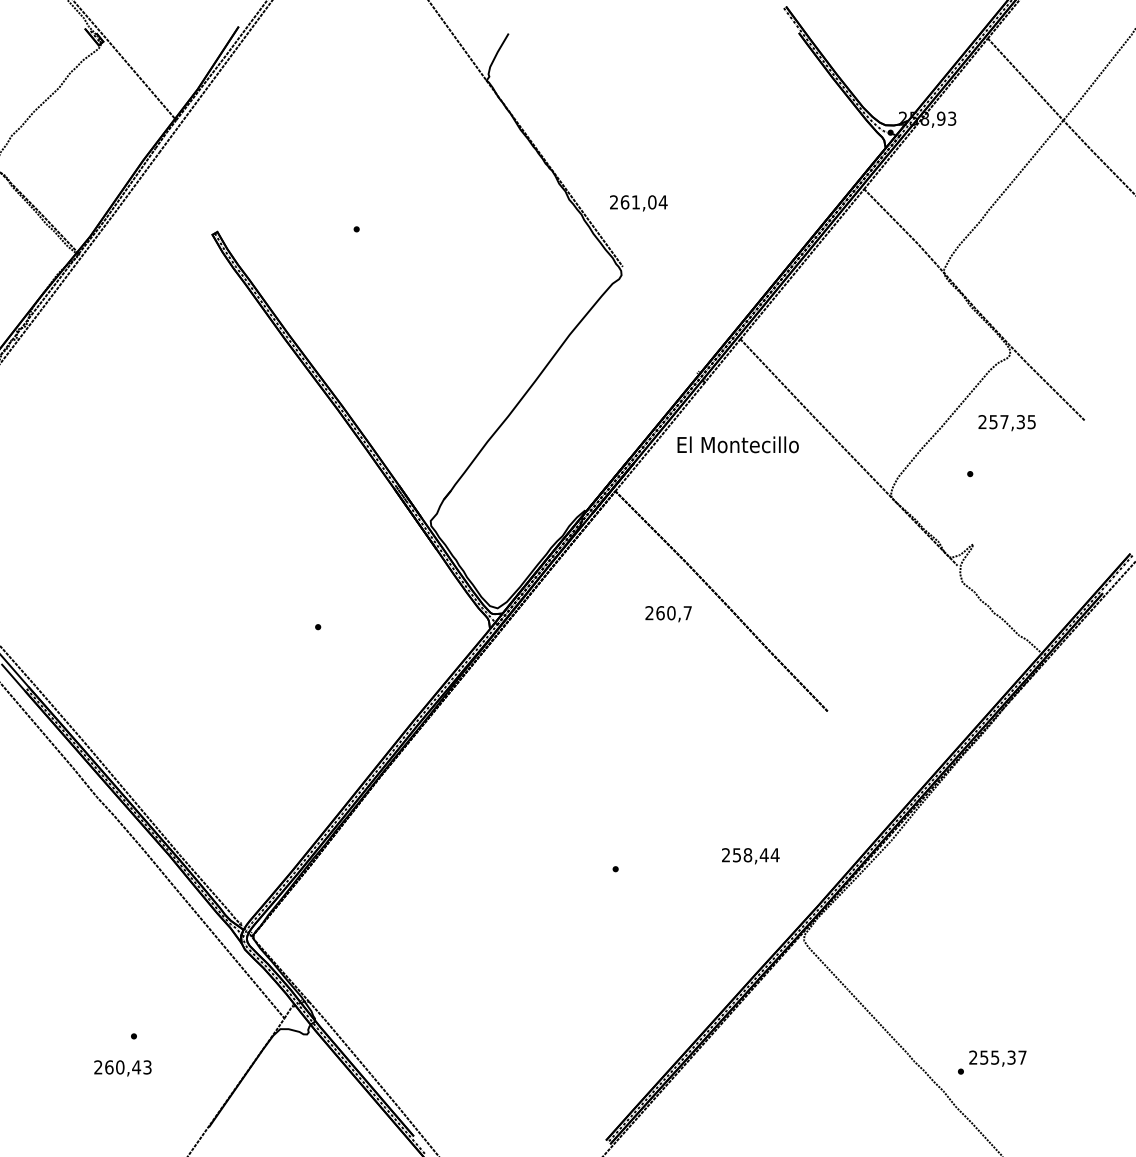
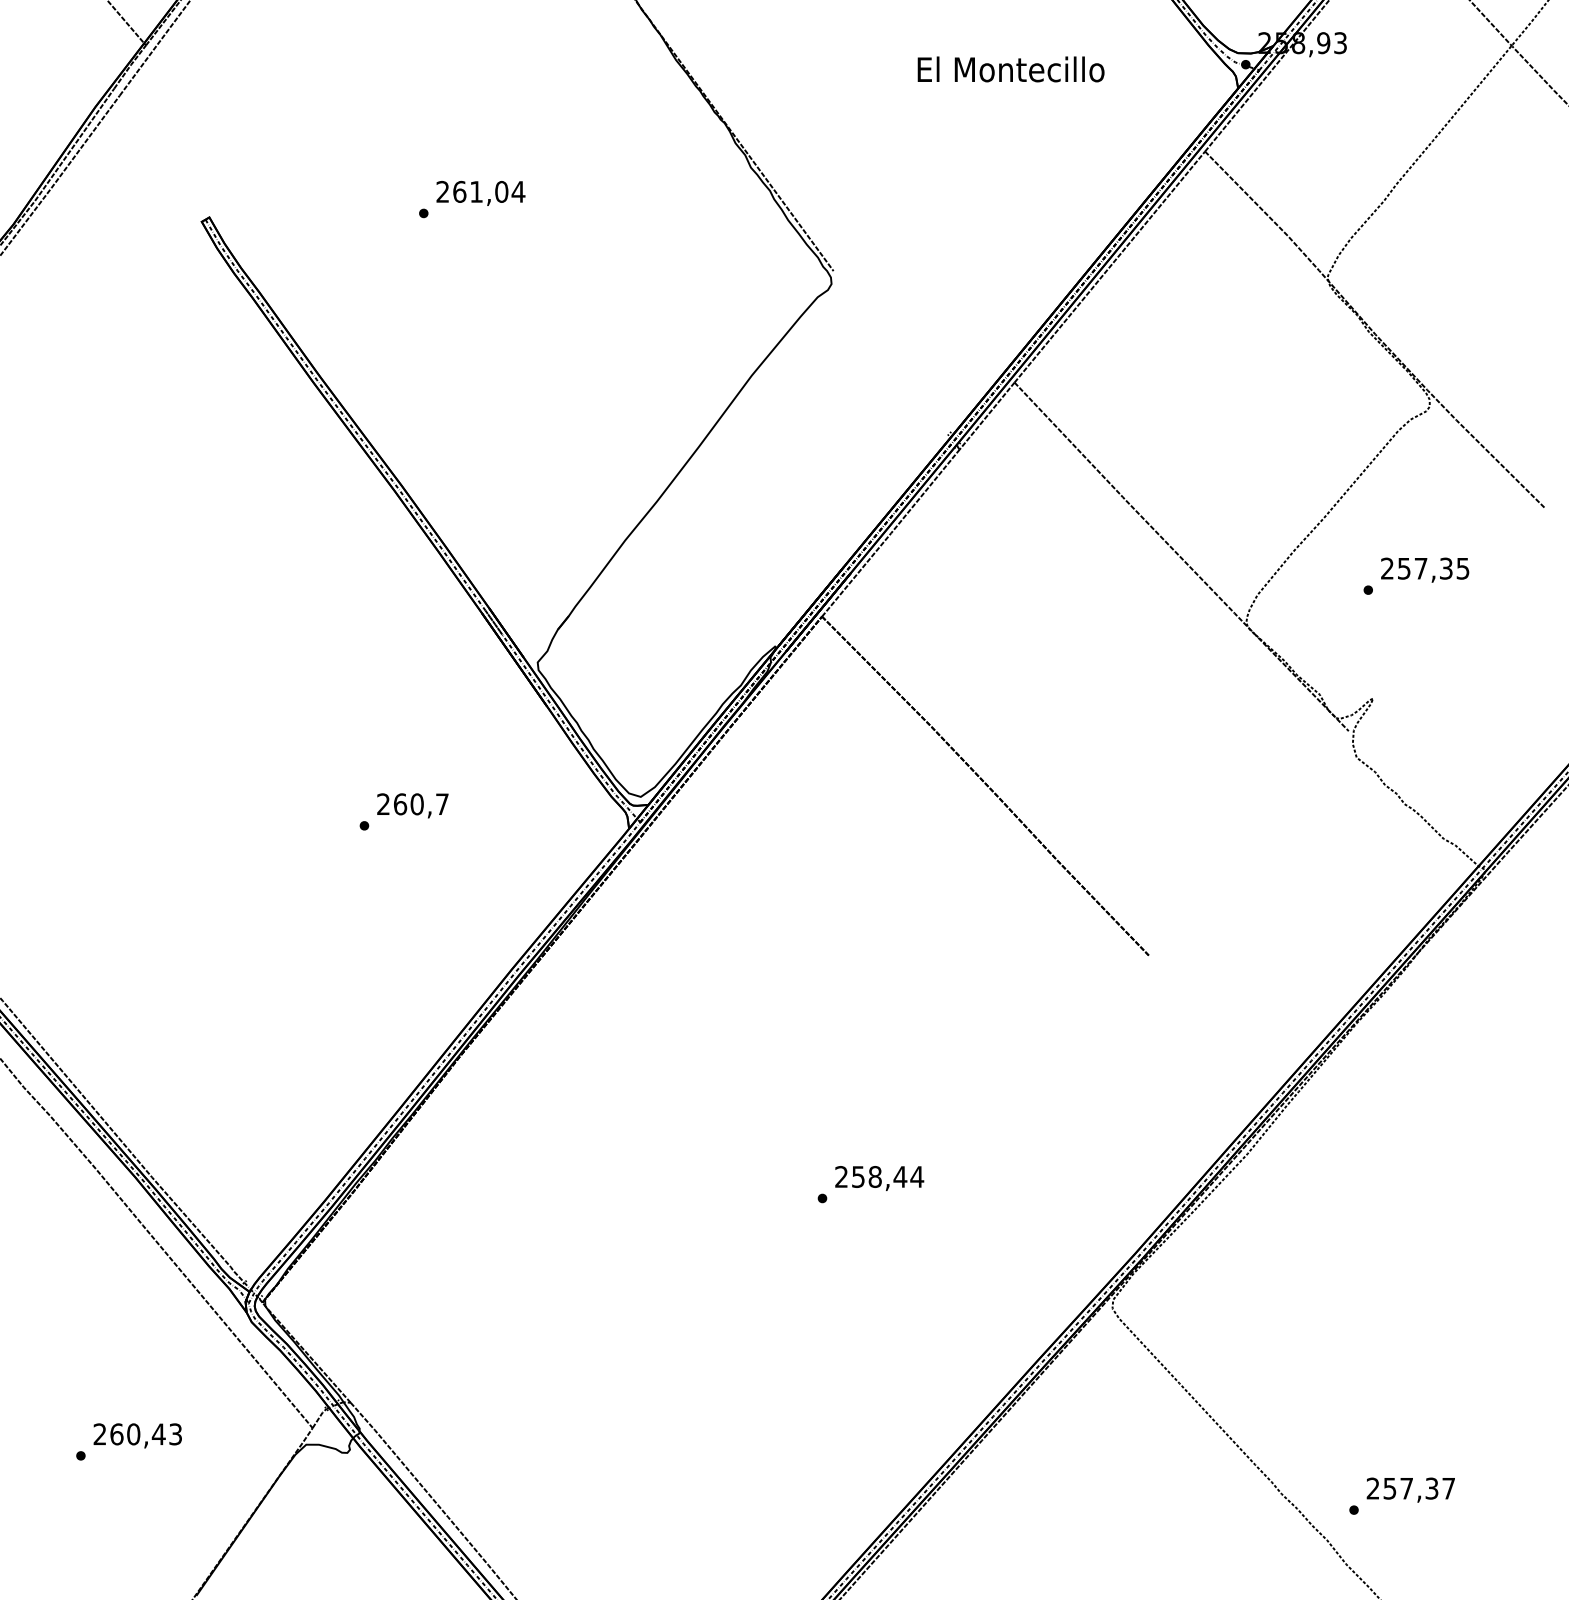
text: (638, 203) -> (480, 193), moved
text: (1006, 423) -> (1424, 570), moved
text: (737, 444) -> (1010, 68), moved
text: (668, 614) -> (412, 806), moved
text: (750, 856) -> (879, 1178), moved
text: (995, 1057) -> (1407, 1488), 255,37 -> 257,37
text: (122, 1068) -> (137, 1436), moved

